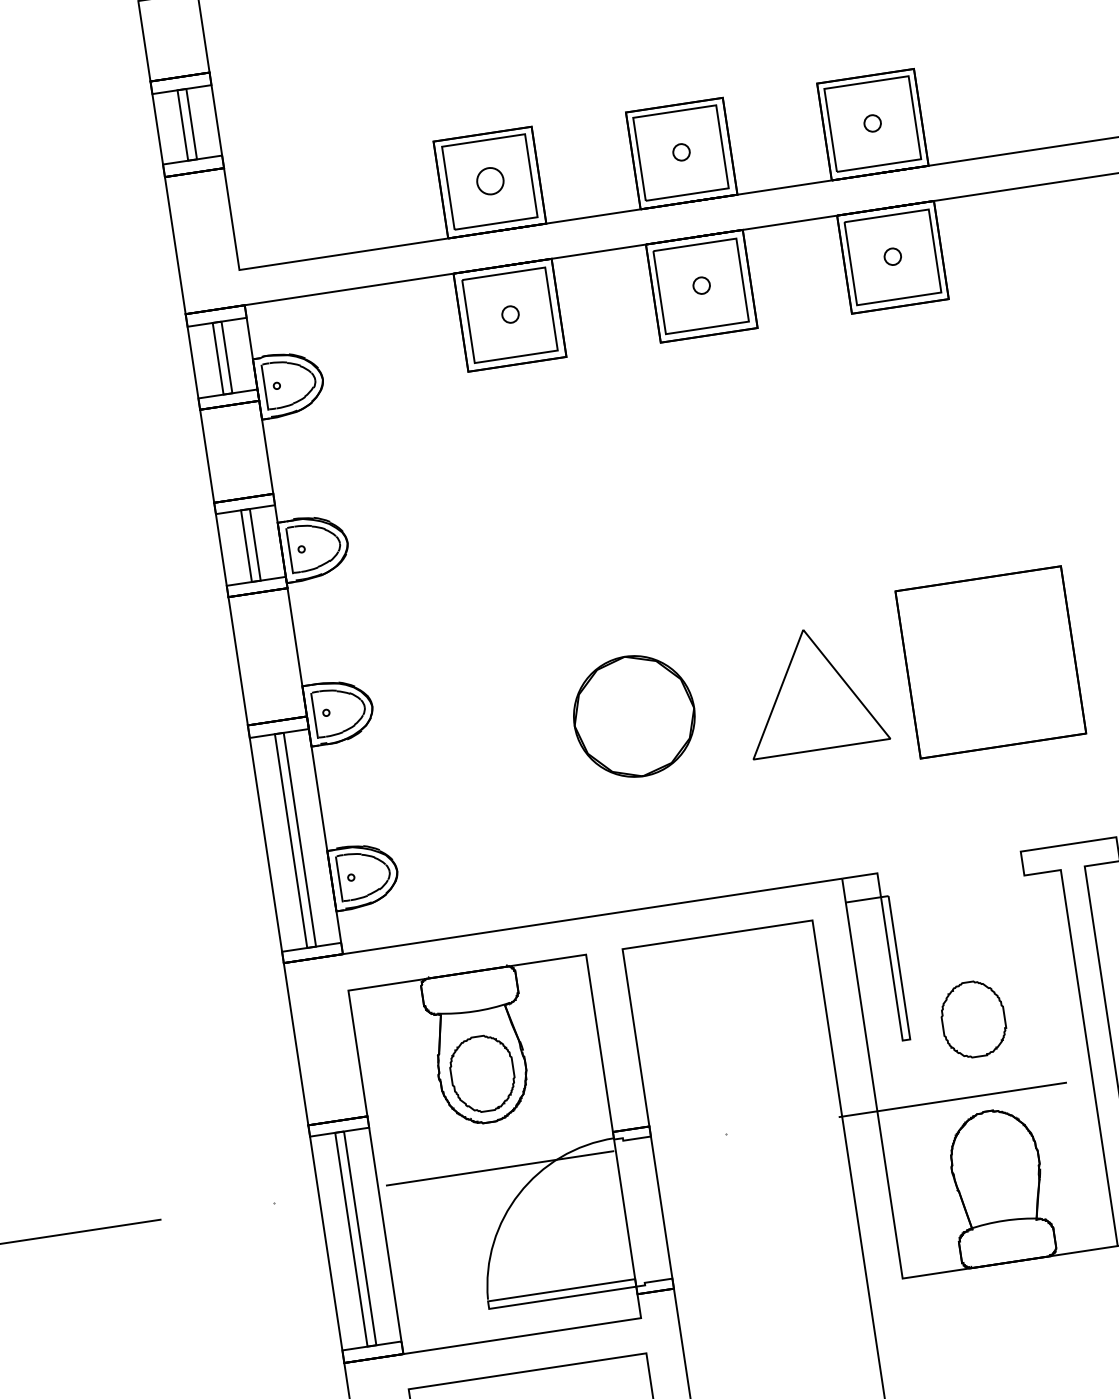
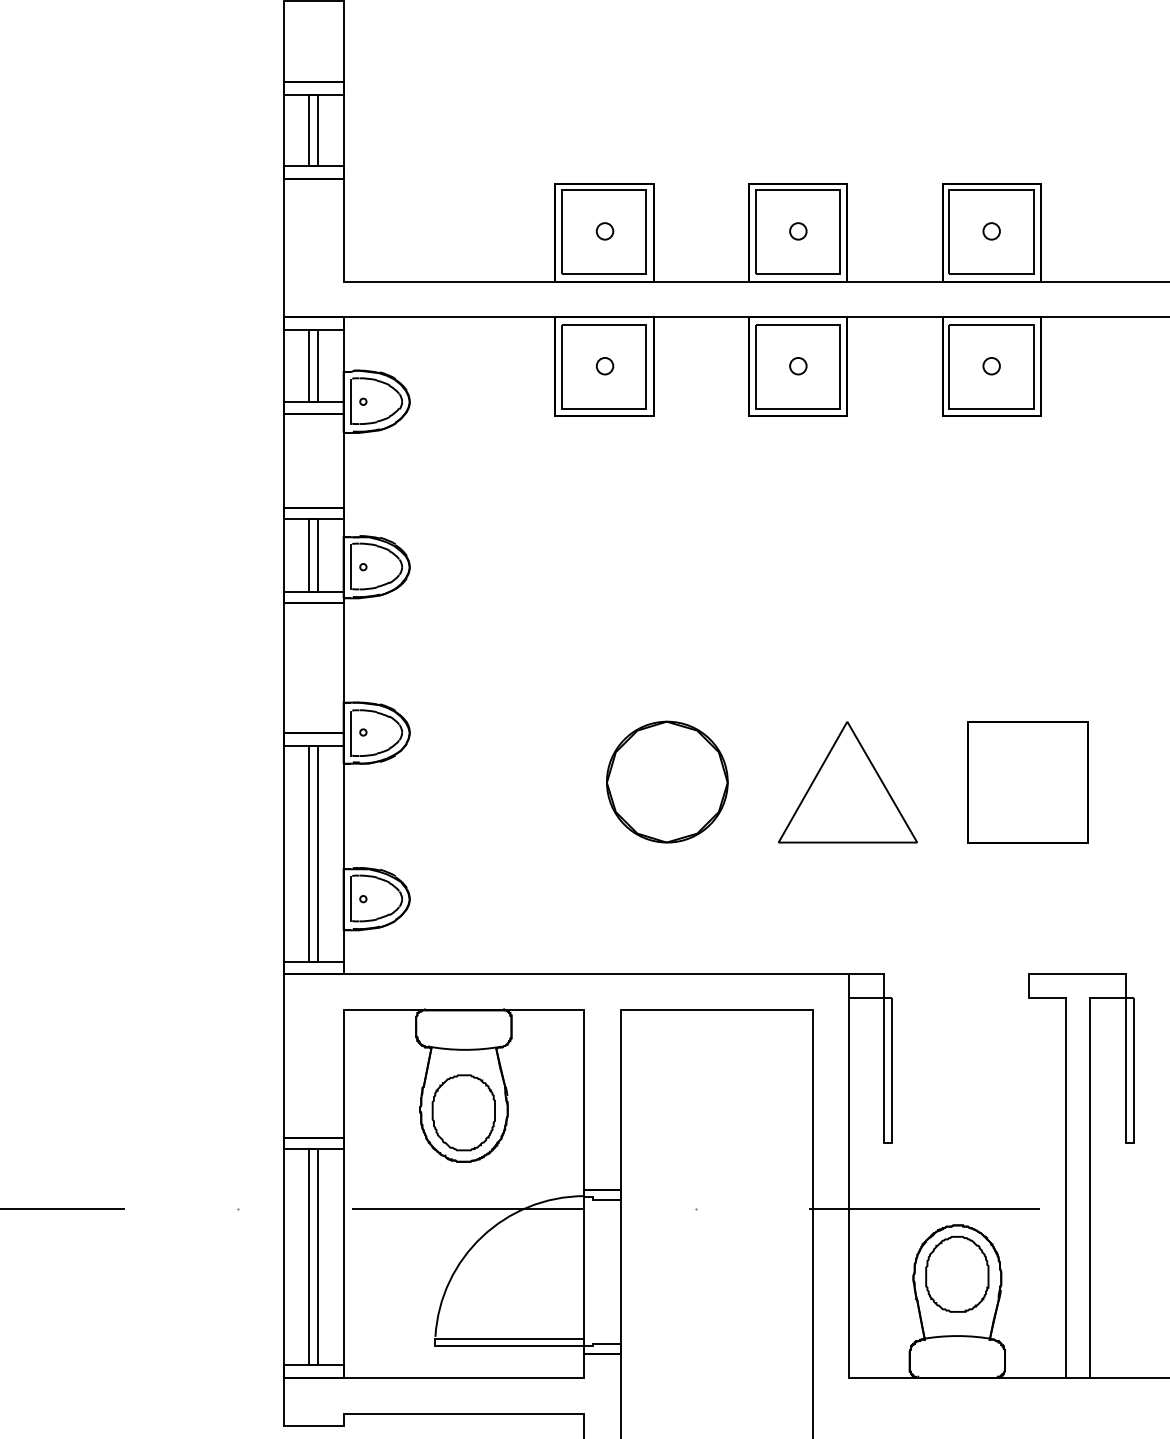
part: (489, 181) -> (604, 231), size x0.62
part: (990, 662) -> (1027, 782), size x0.71
part: (973, 1019) -> (957, 1274), moved

